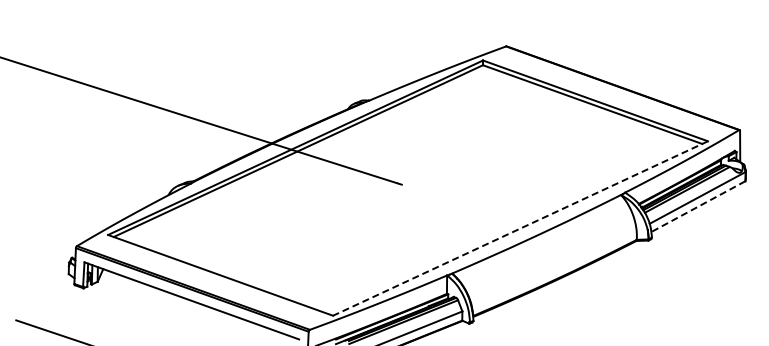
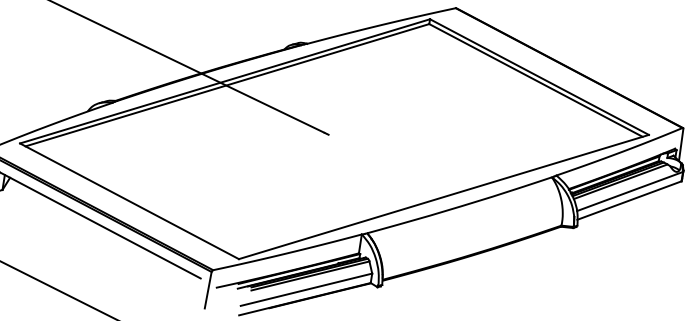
line: (698, 206) -> (629, 200), dashed -> solid
line: (520, 228) -> (443, 197), dashed -> solid

